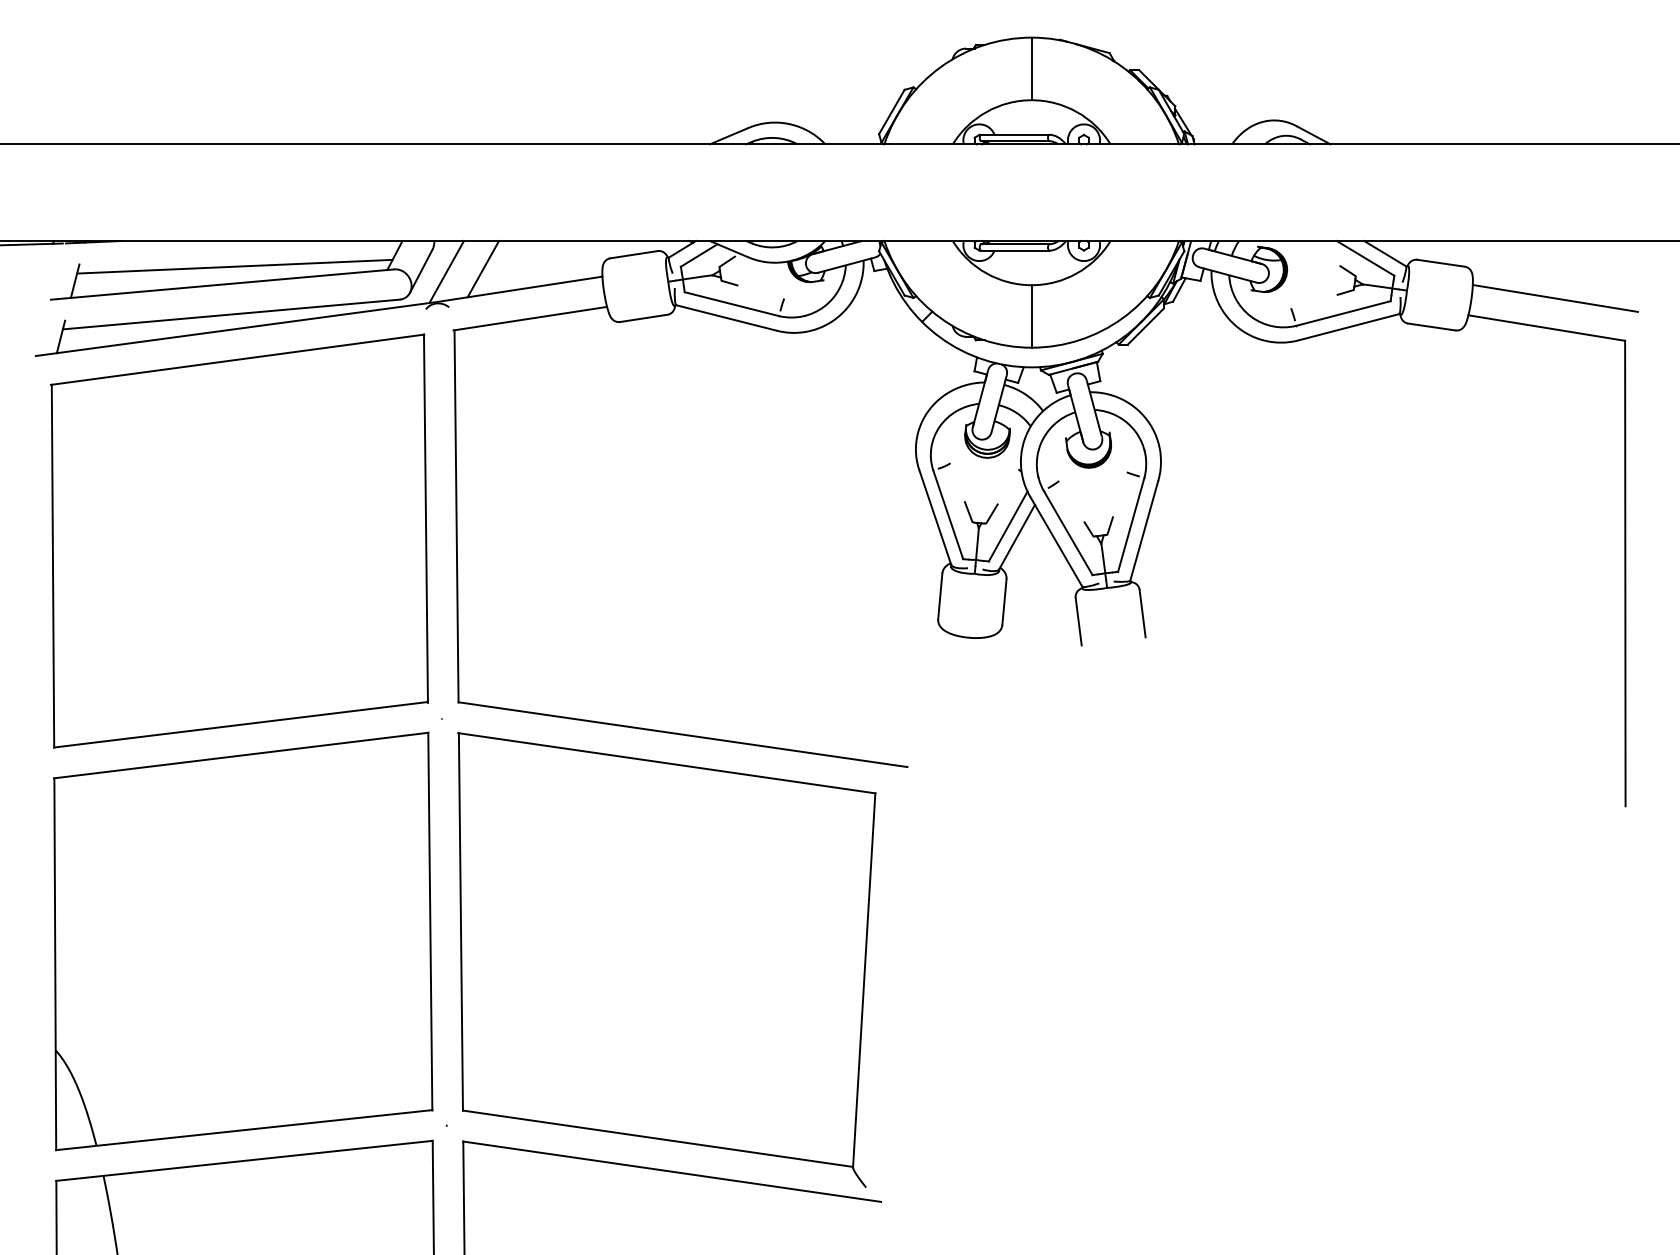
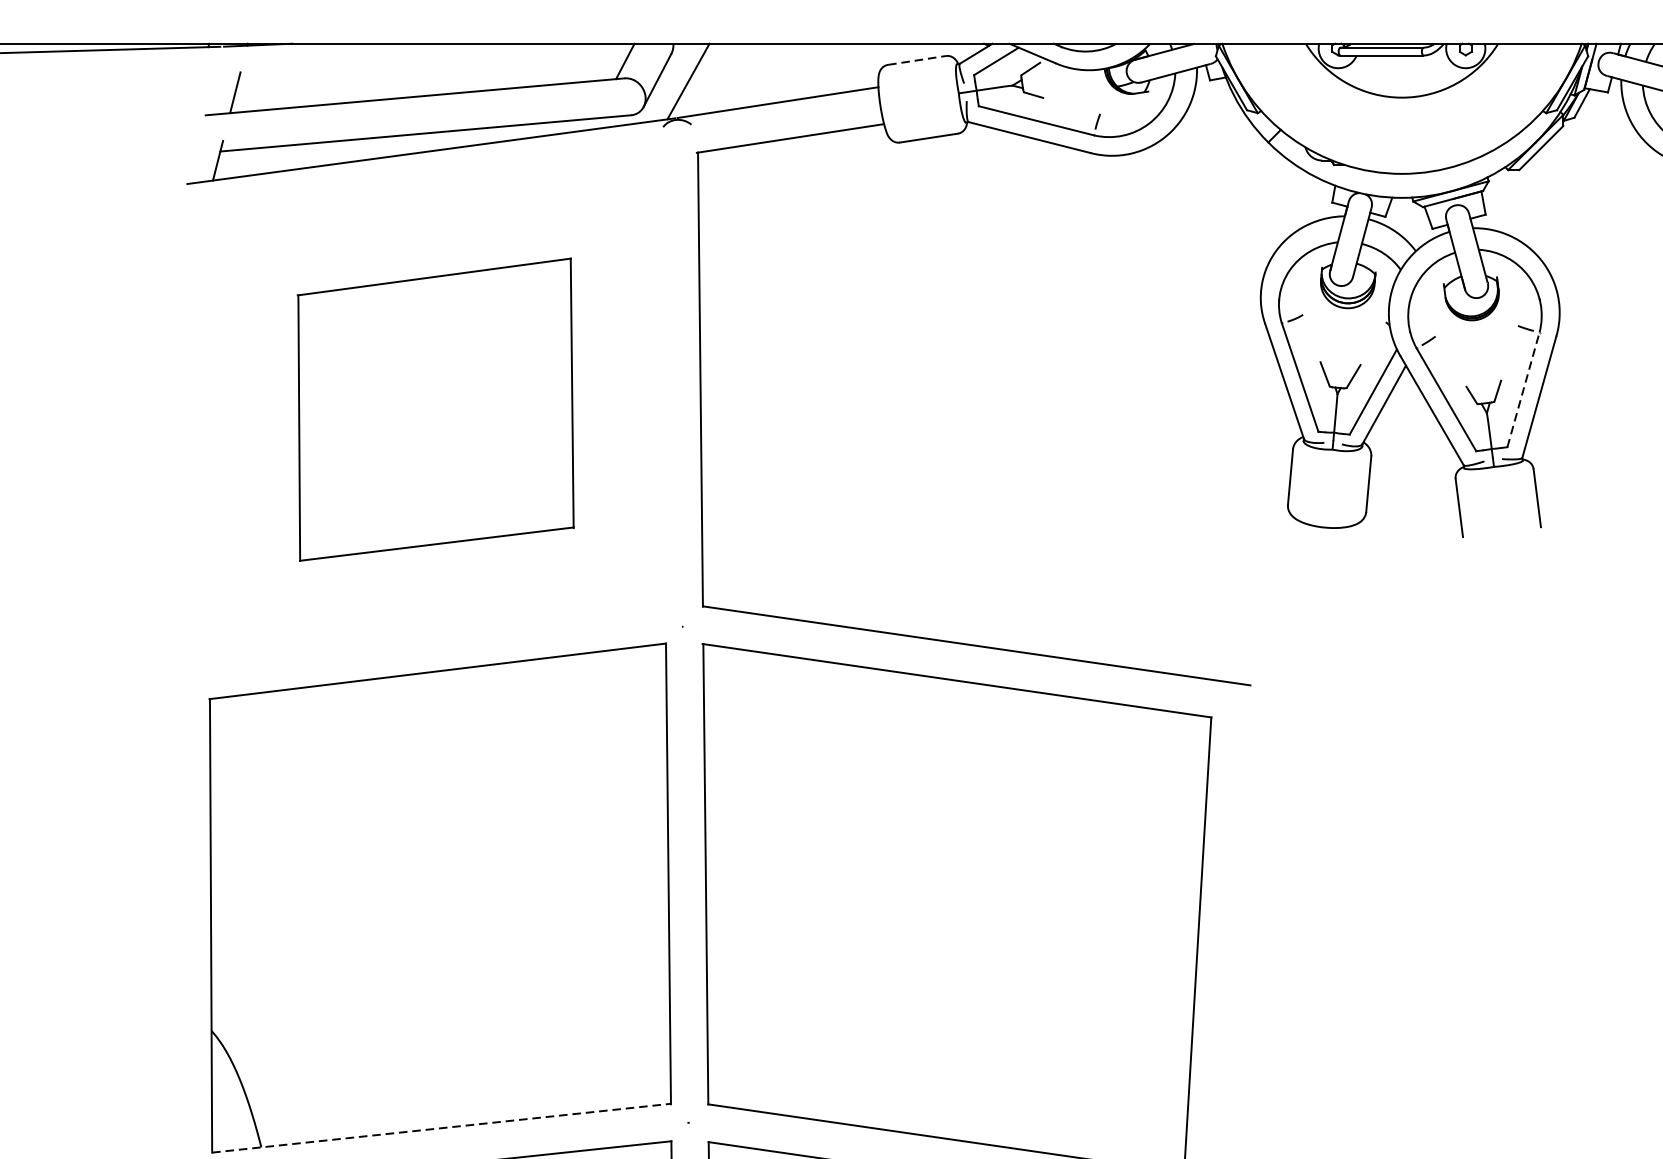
line: (634, 254) -> (917, 60), solid -> dashed
line: (234, 266) -> (429, 74), removed
line: (483, 269) -> (733, 78), removed
line: (1031, 316) -> (1401, 135), removed
line: (1131, 524) -> (1523, 389), solid -> dashed
part: (239, 540) -> (435, 409), size x0.6
line: (244, 1130) -> (441, 1128), solid -> dashed

